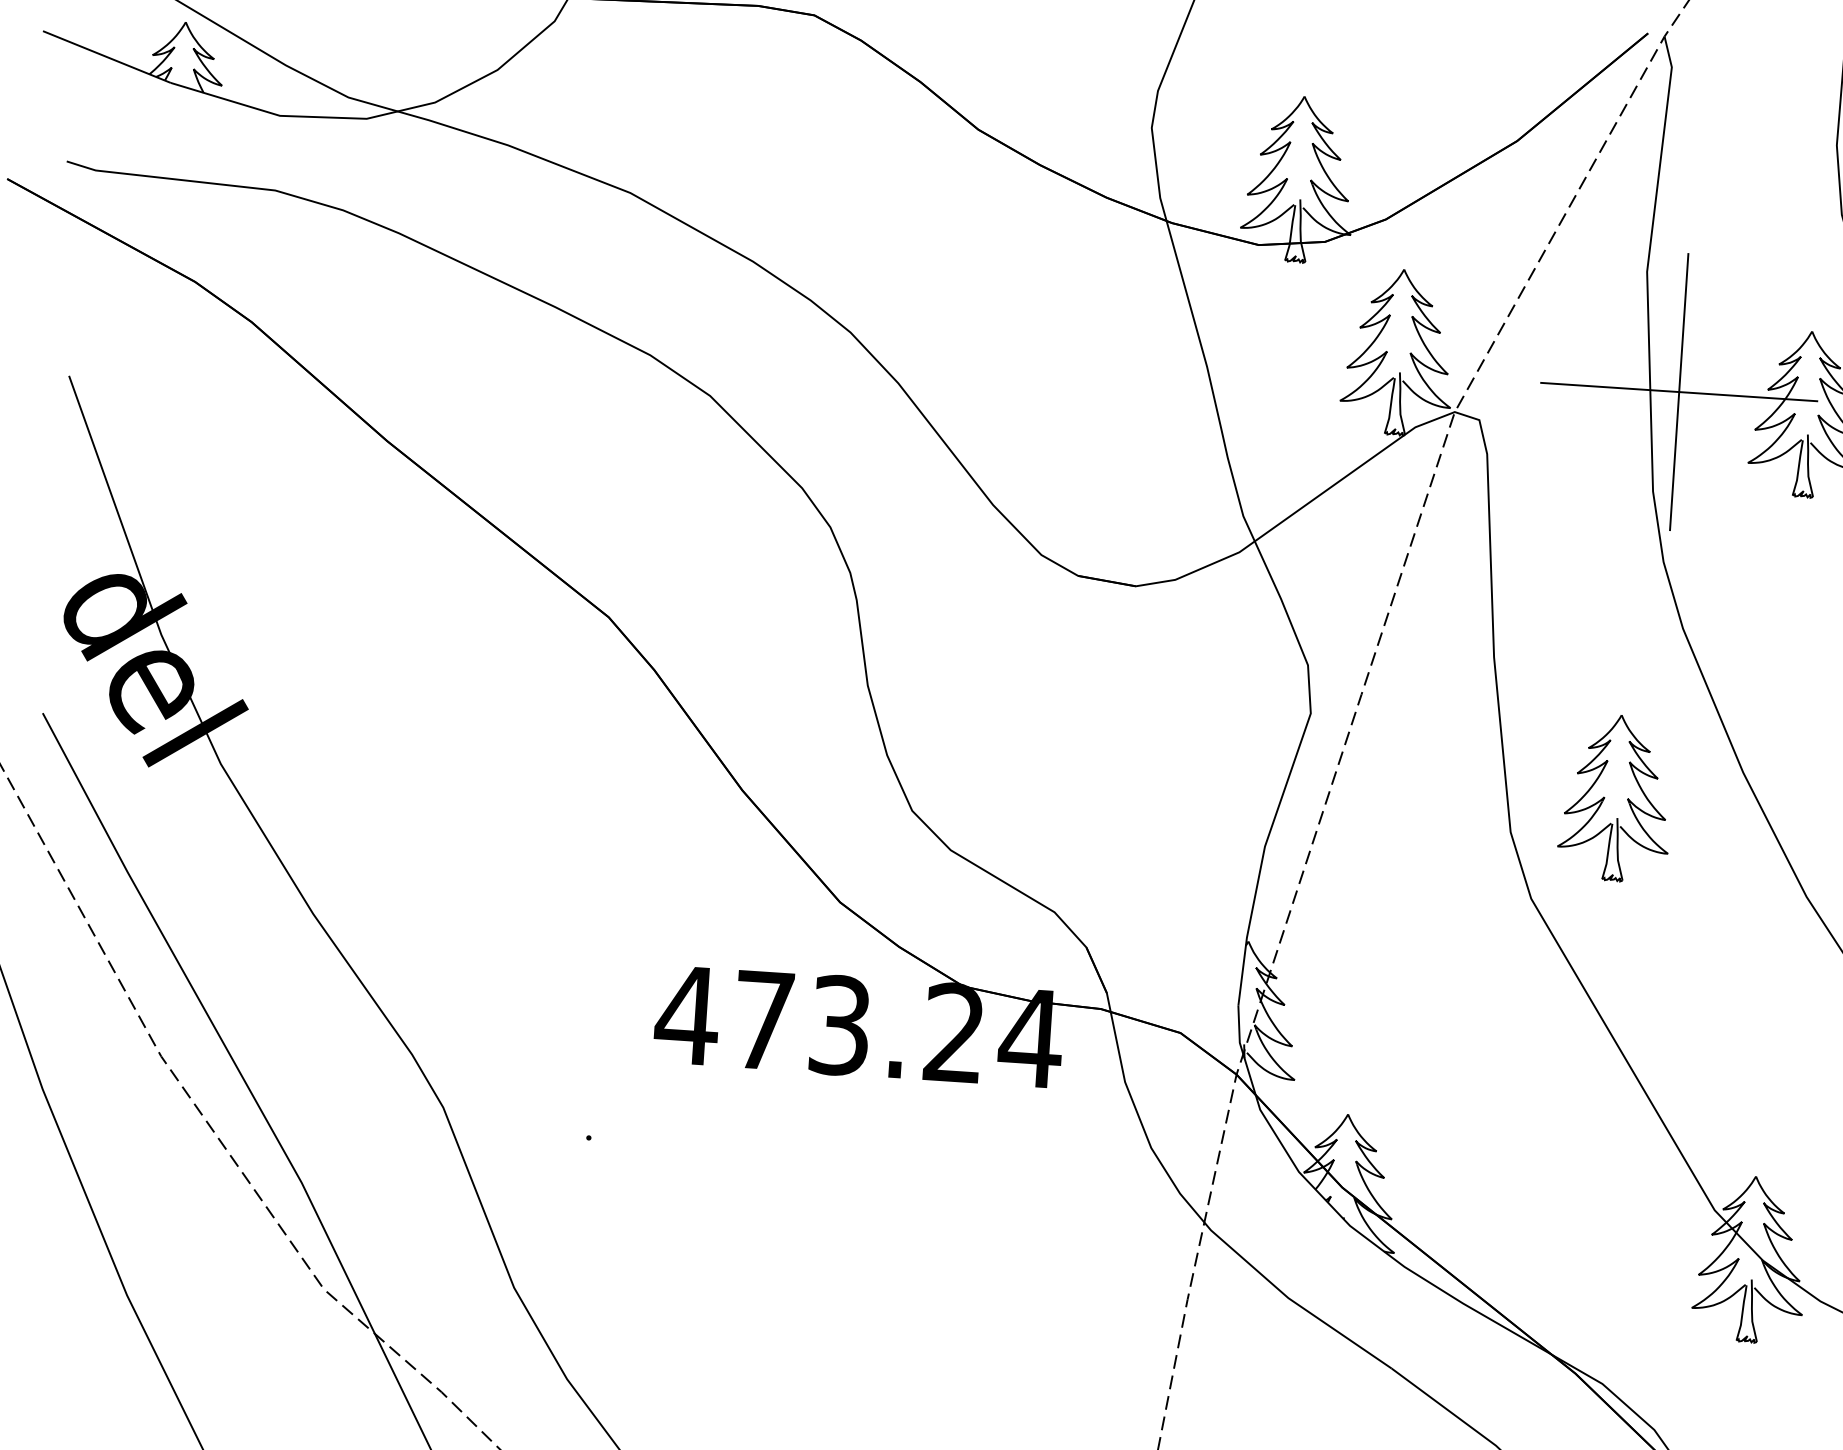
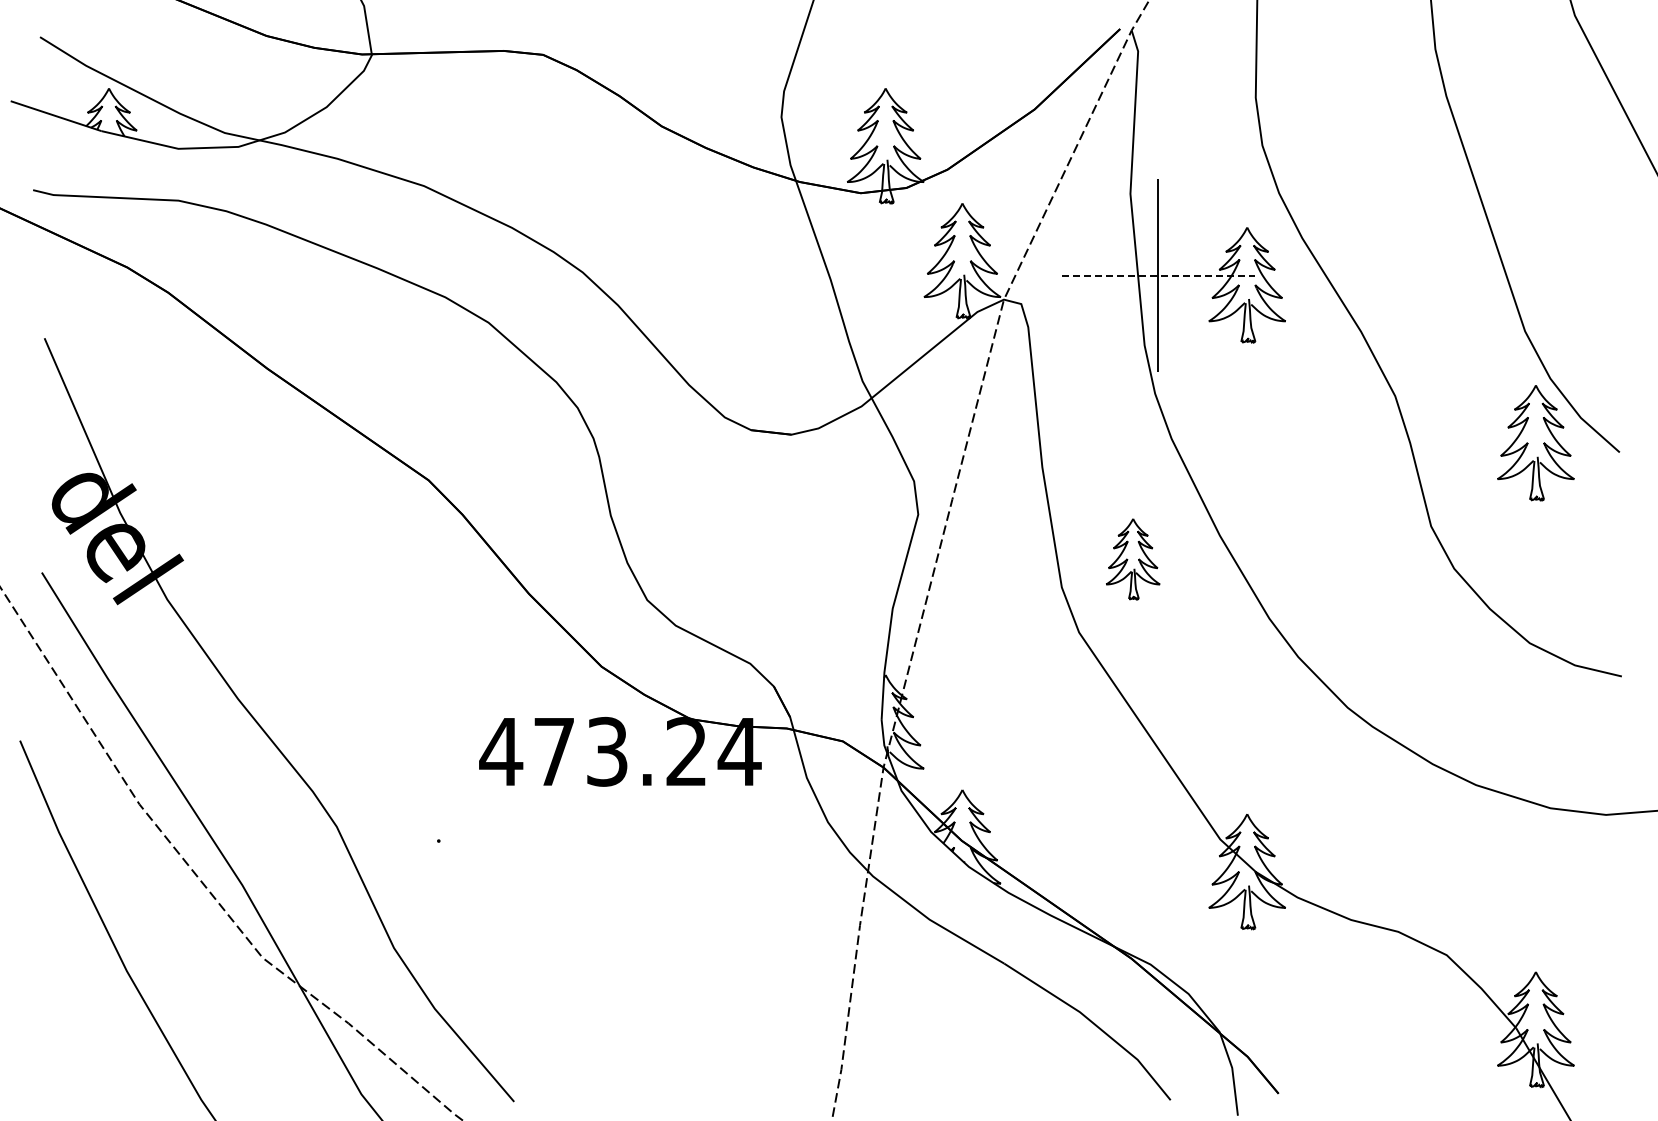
line: (1679, 392) -> (1158, 275), solid -> dashed
part: (1615, 798) -> (1132, 559), size x0.7

